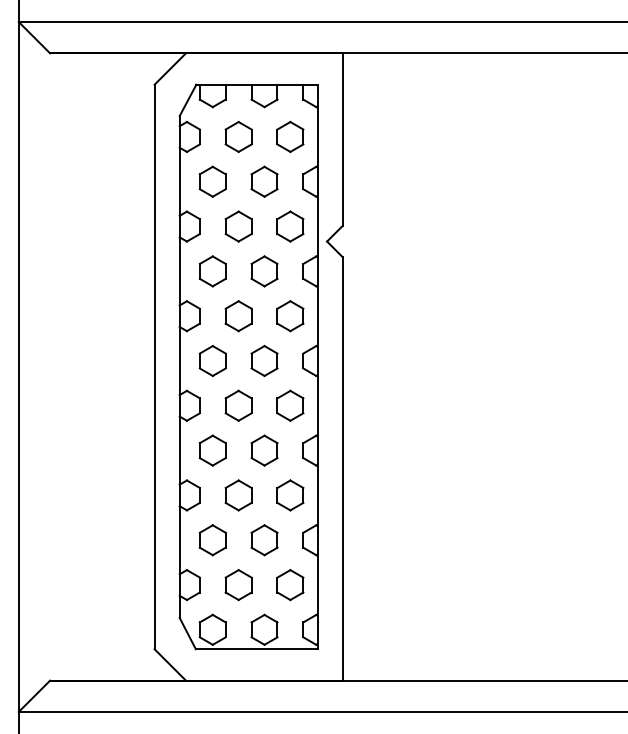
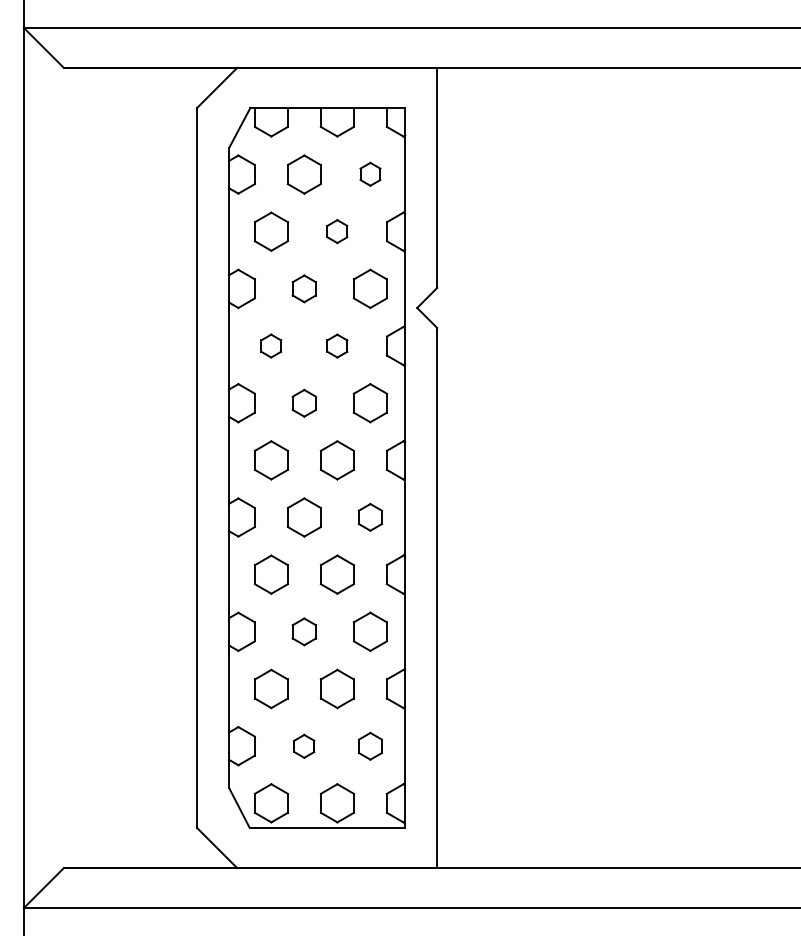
part: (290, 136) -> (370, 173), size x0.6
part: (264, 181) -> (337, 231), size x0.6
part: (238, 226) -> (304, 288), size x0.7
part: (212, 271) -> (271, 346), size x0.6
part: (264, 271) -> (337, 346), size x0.6
part: (238, 316) -> (304, 403), size x0.7
part: (290, 405) -> (370, 517), size x0.7
part: (238, 495) -> (304, 631), size x0.7
part: (238, 585) -> (304, 746), size x0.6
part: (290, 585) -> (370, 746), size x0.7

